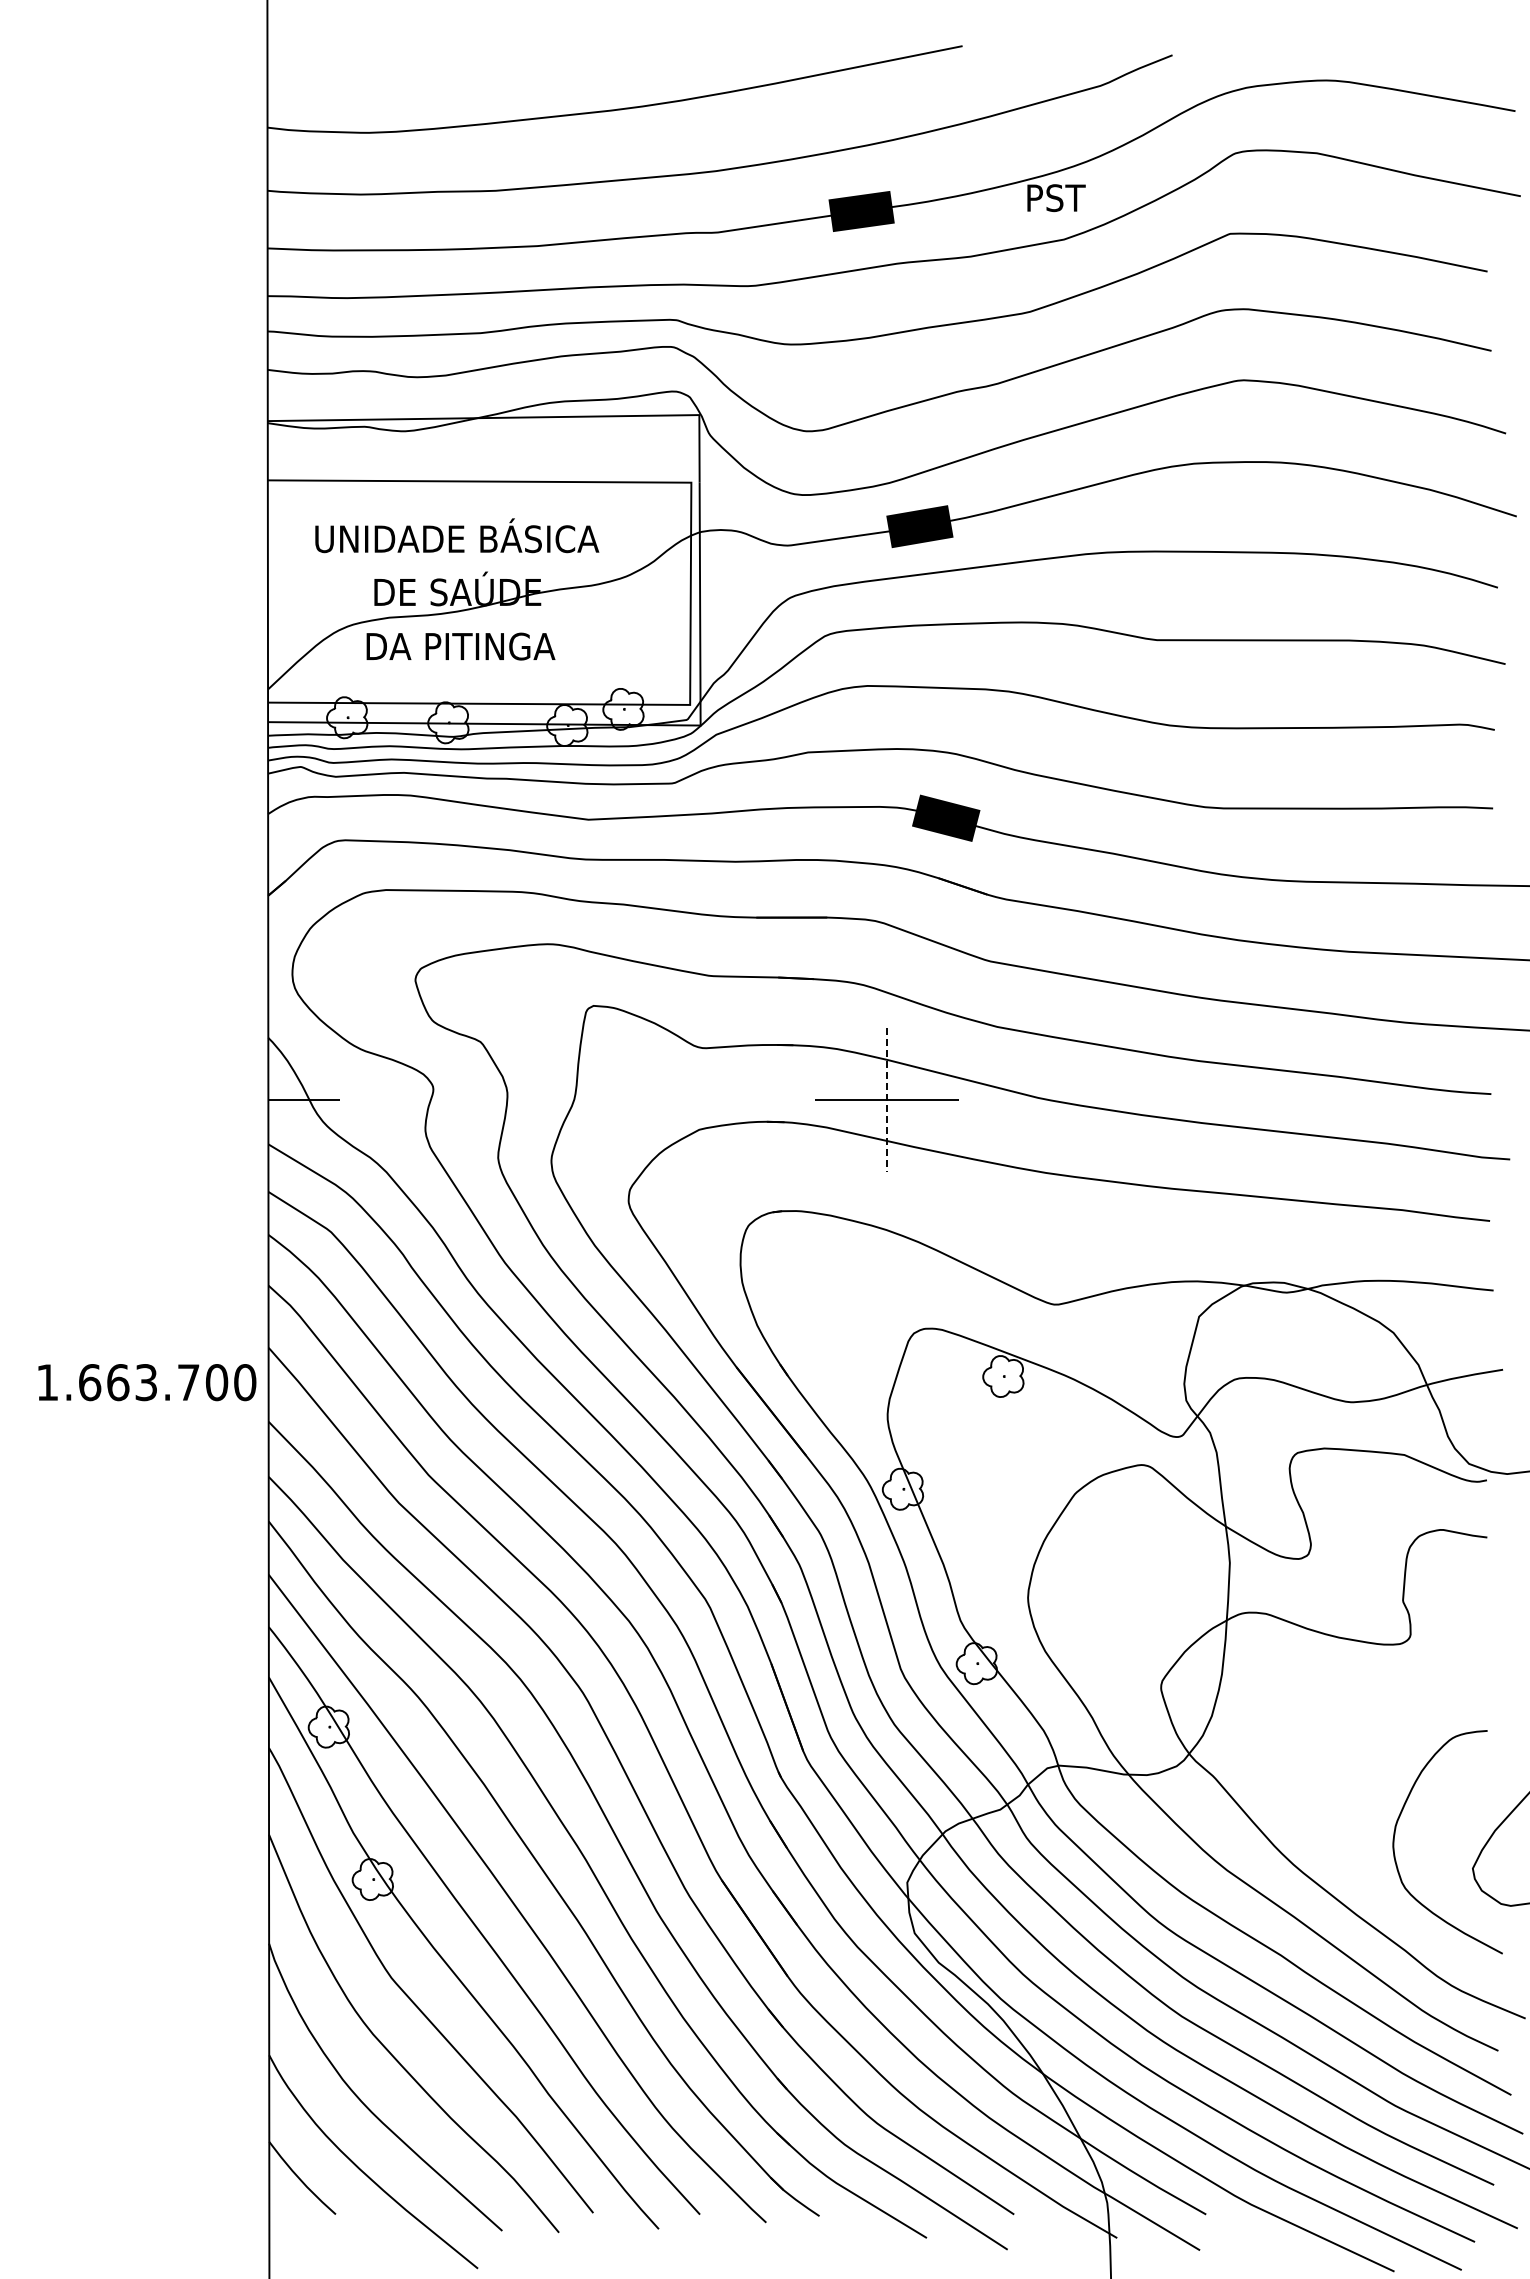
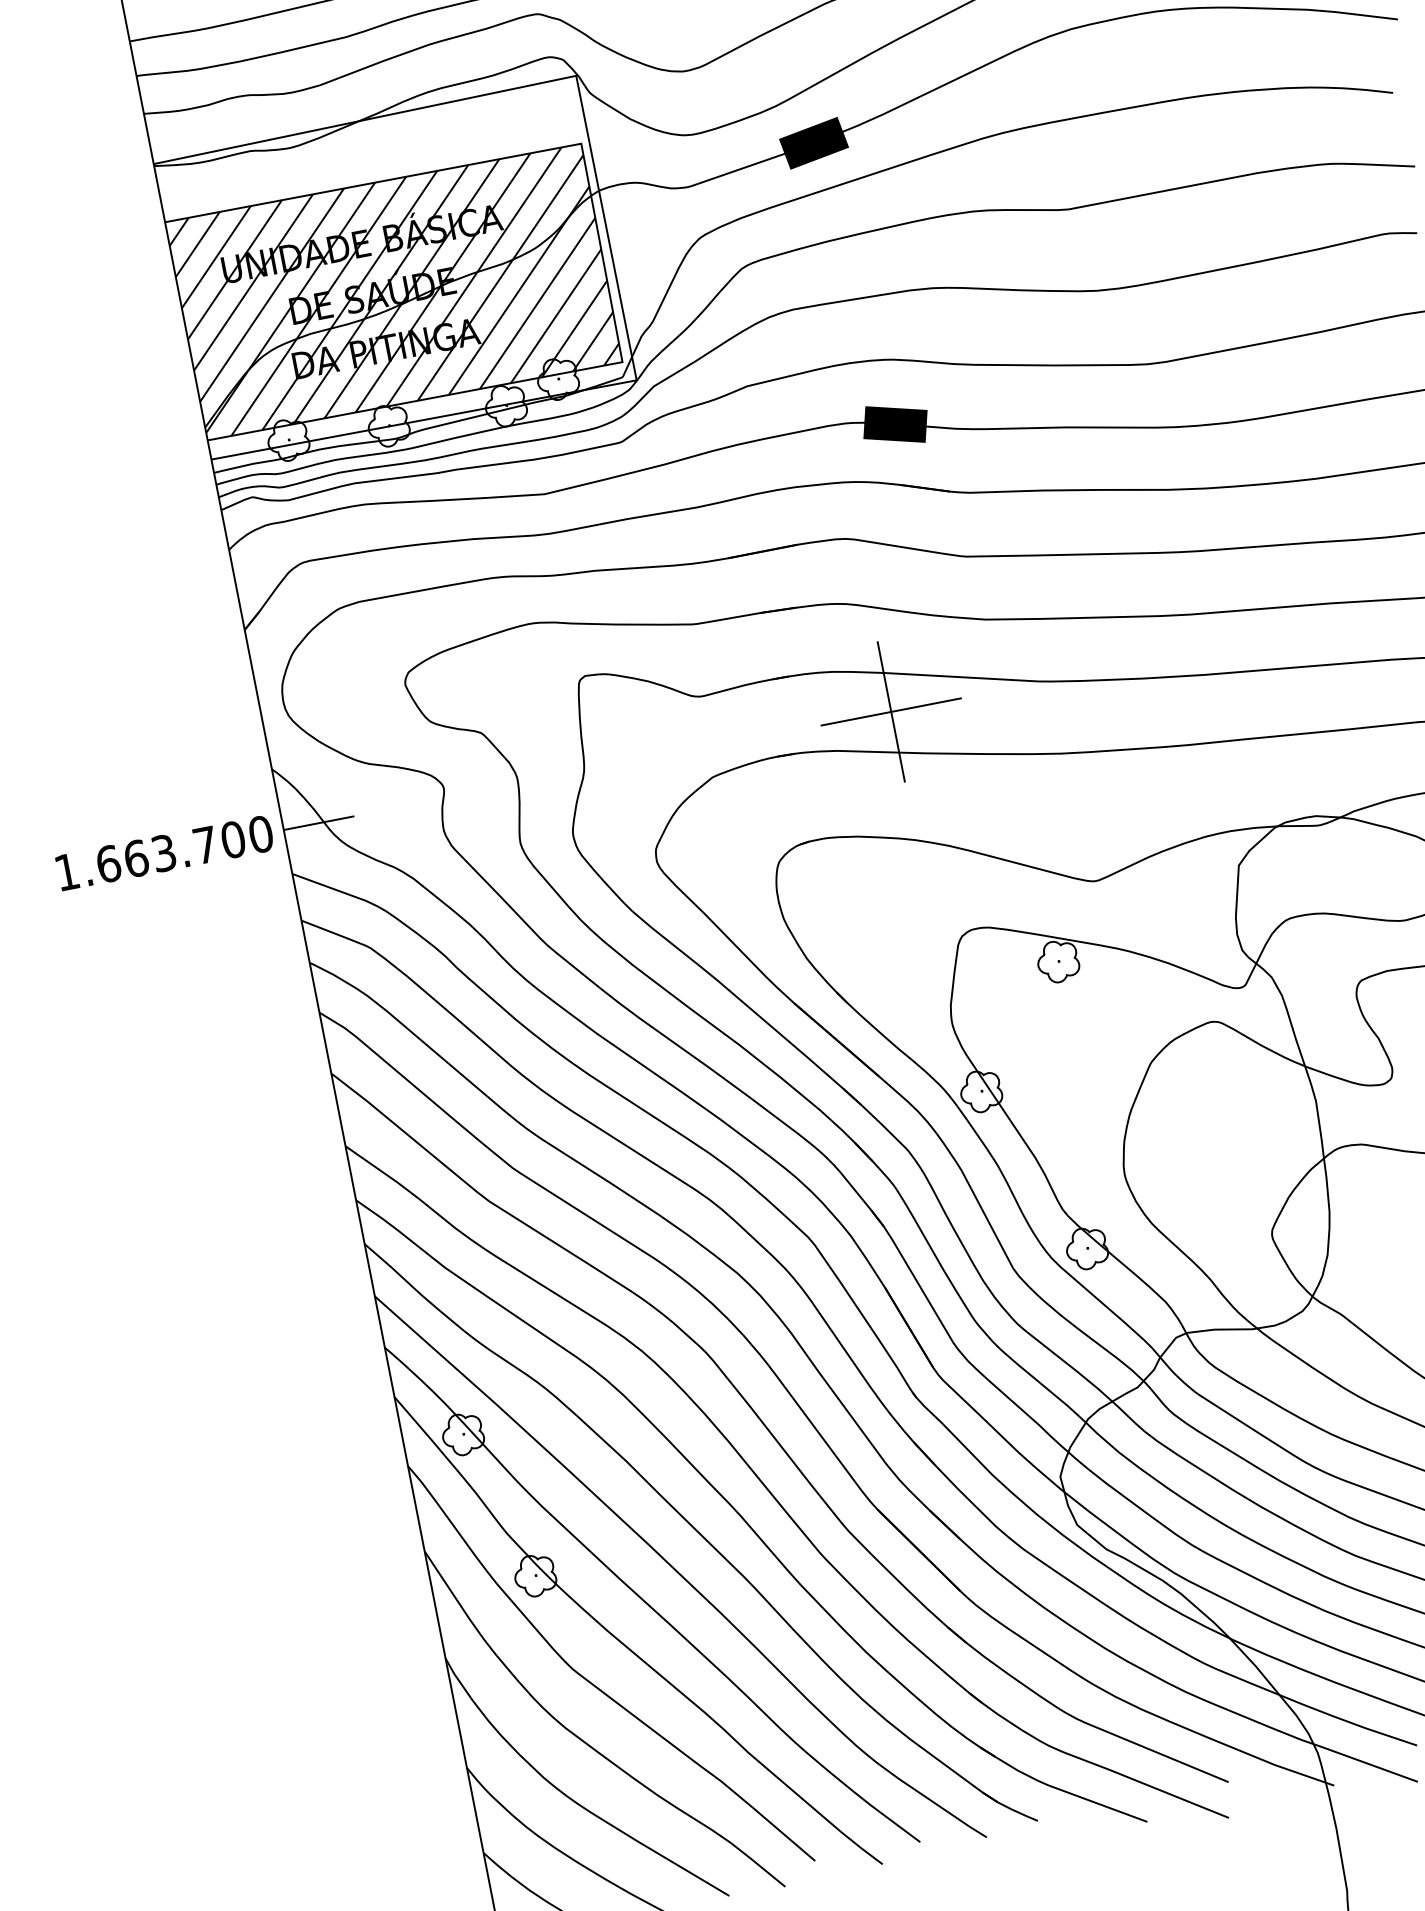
hatch: (479, 592) -> (394, 291), added
line: (887, 1099) -> (891, 711), dashed -> solid
text: (147, 1382) -> (165, 852), moved

